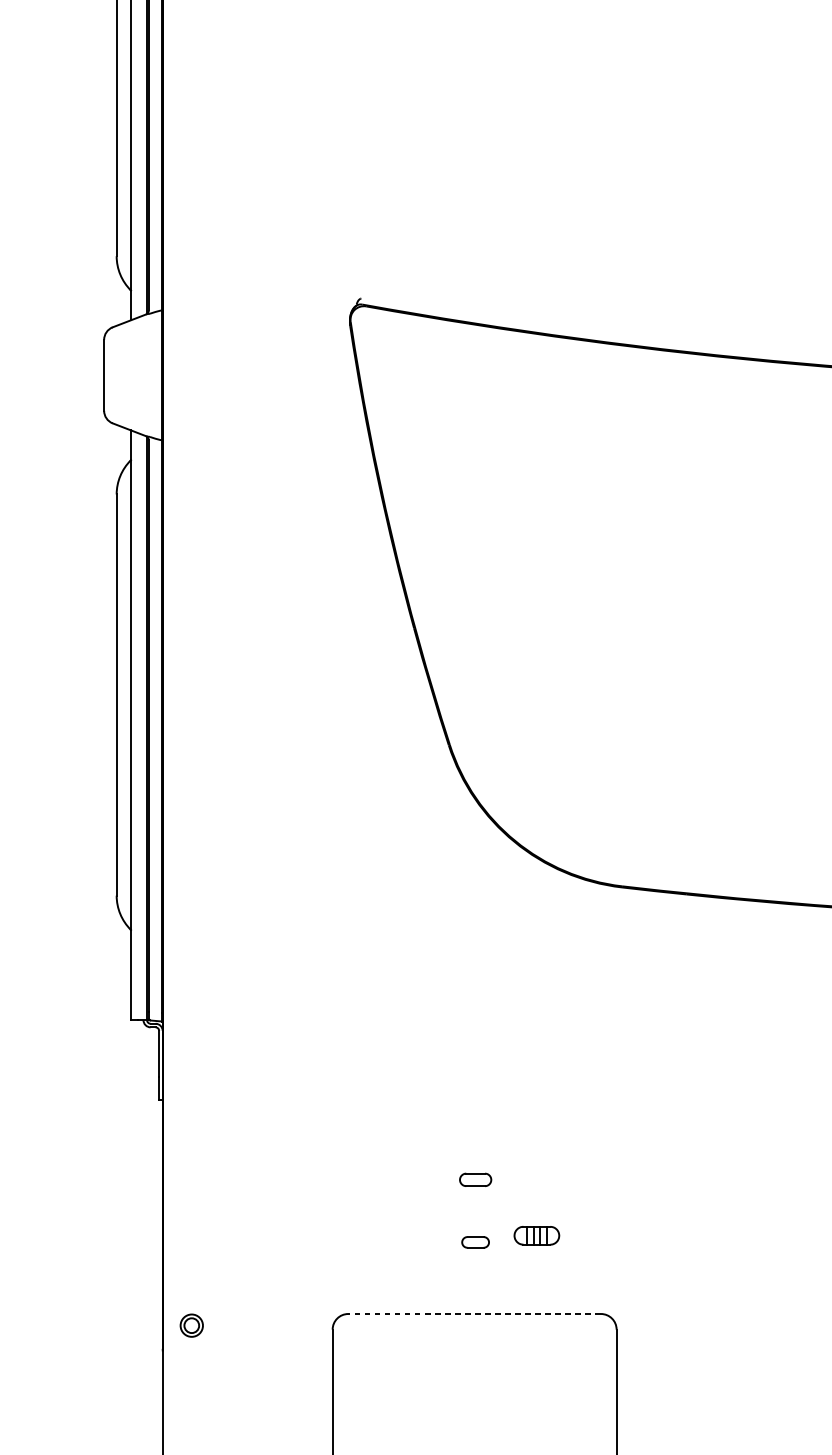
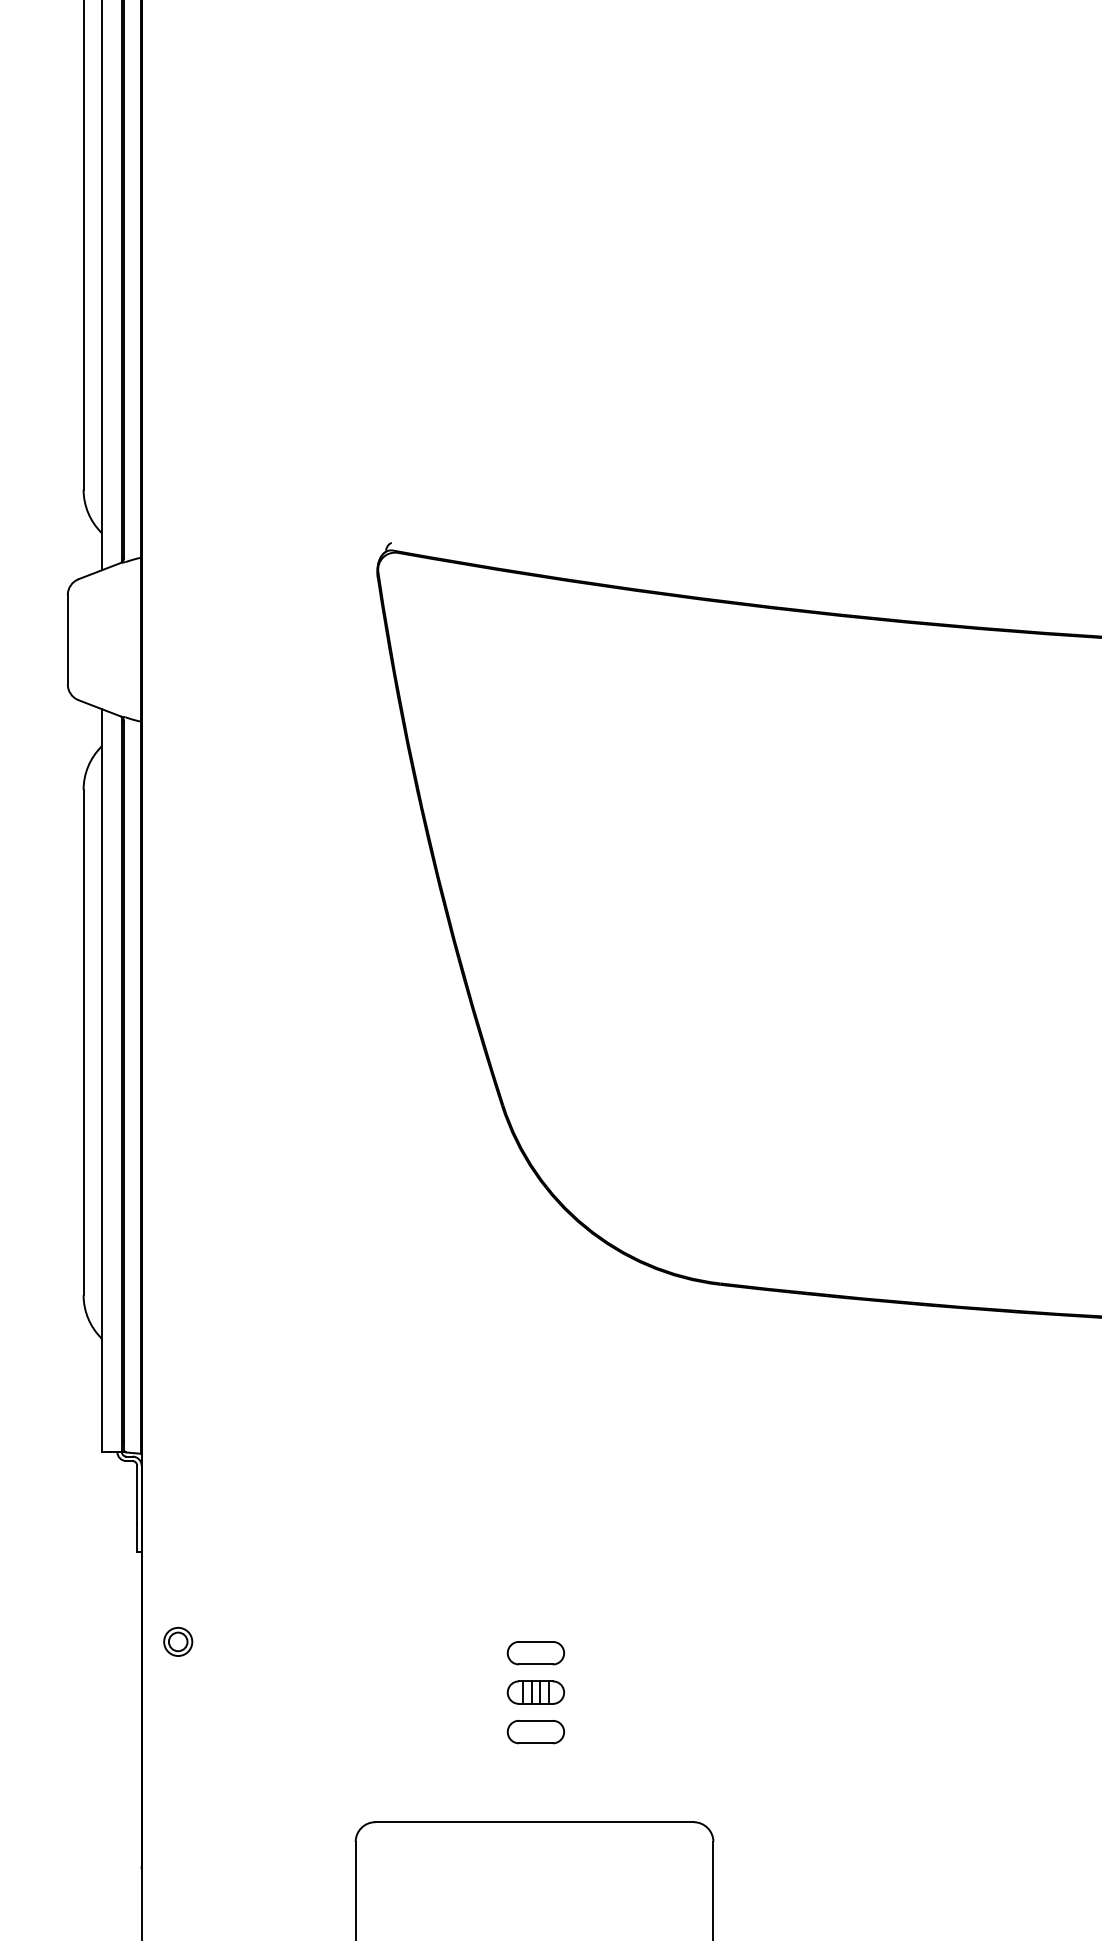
part: (475, 1180) -> (535, 1653), size x1.43
part: (536, 1235) -> (535, 1692), moved
part: (475, 1242) -> (535, 1731), size x1.67
line: (474, 1314) -> (534, 1822), dashed -> solid
part: (192, 1325) -> (178, 1641), moved

